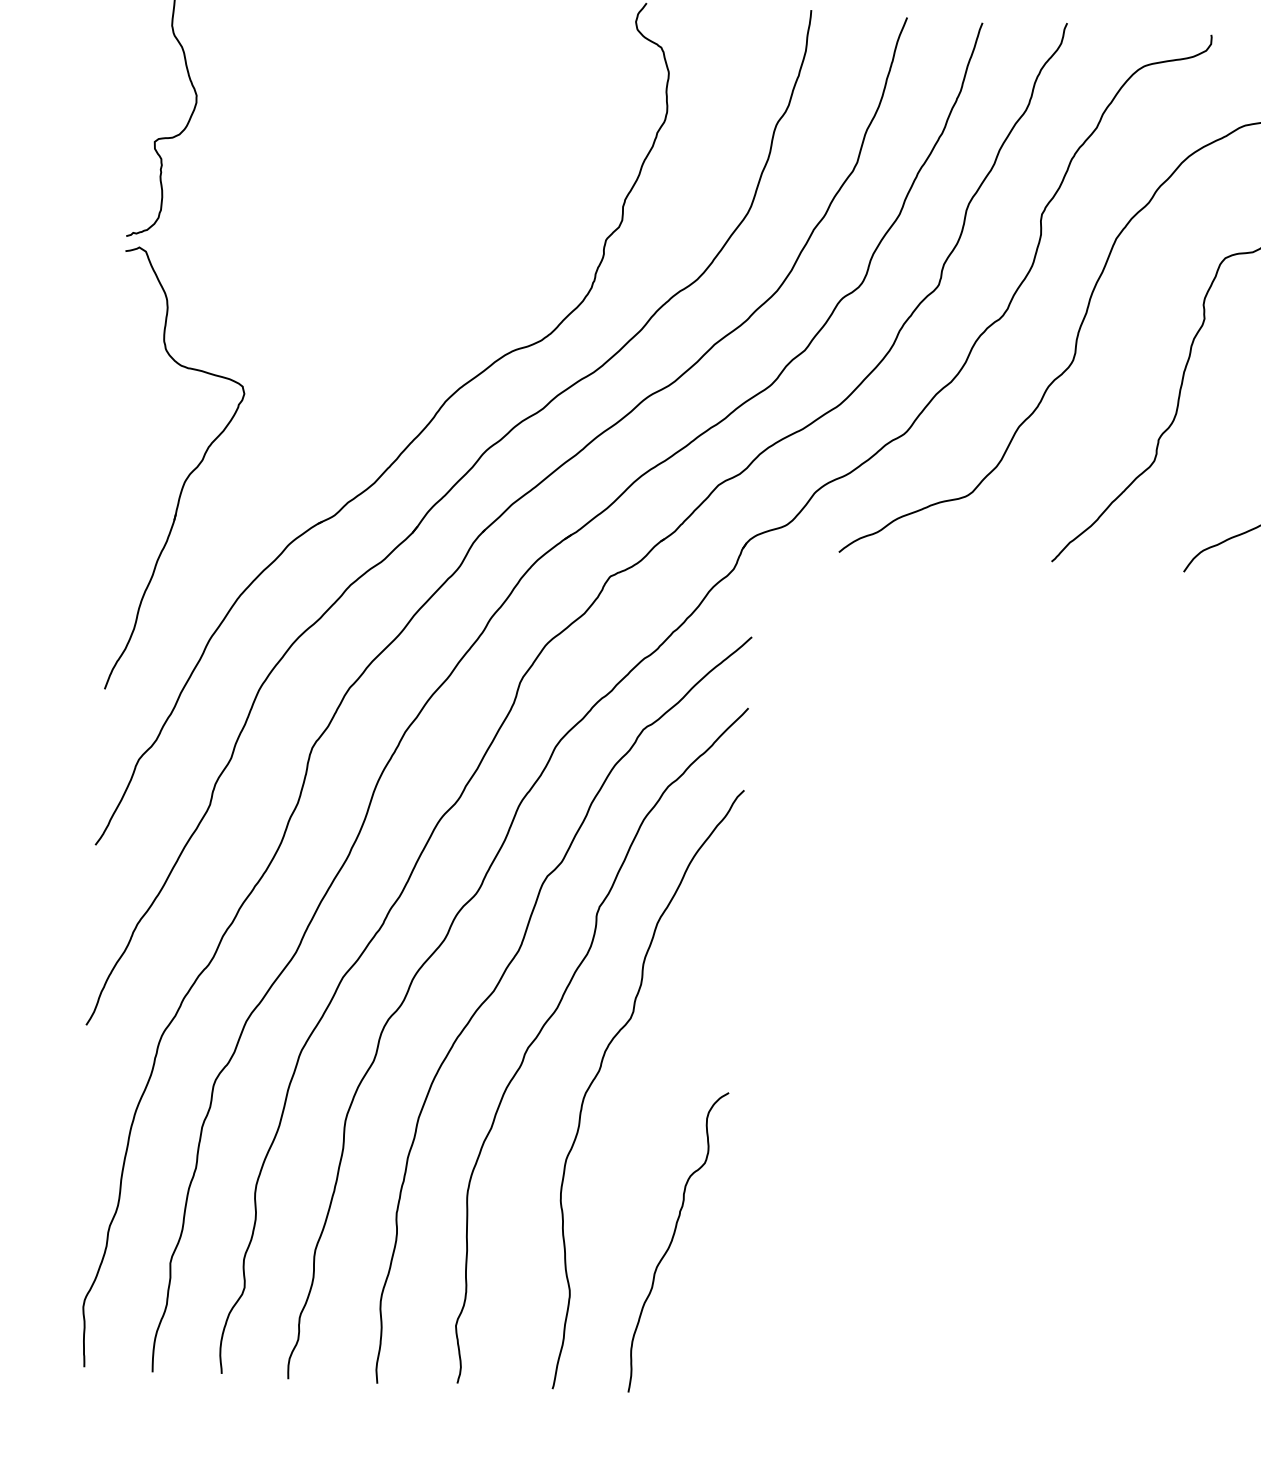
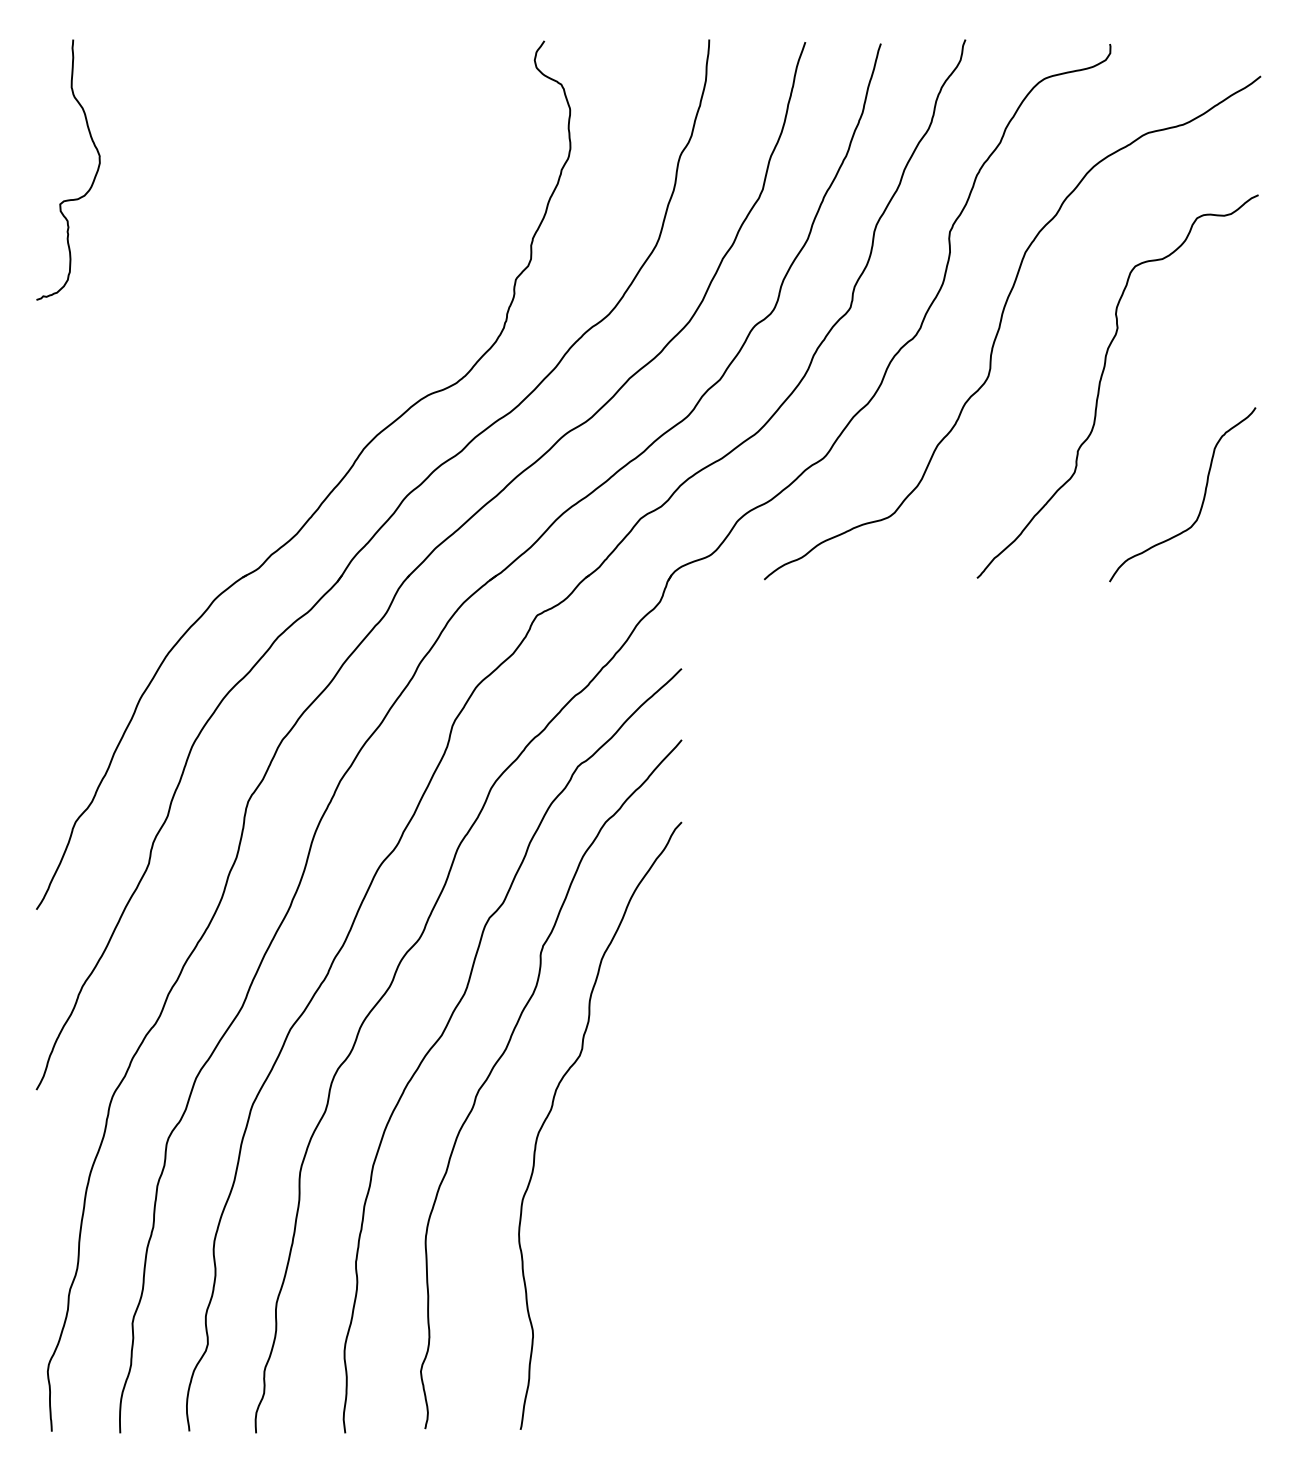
part: (187, 476) -> (109, 536), removed
curve: (673, 1240) -> (633, 1275), removed

